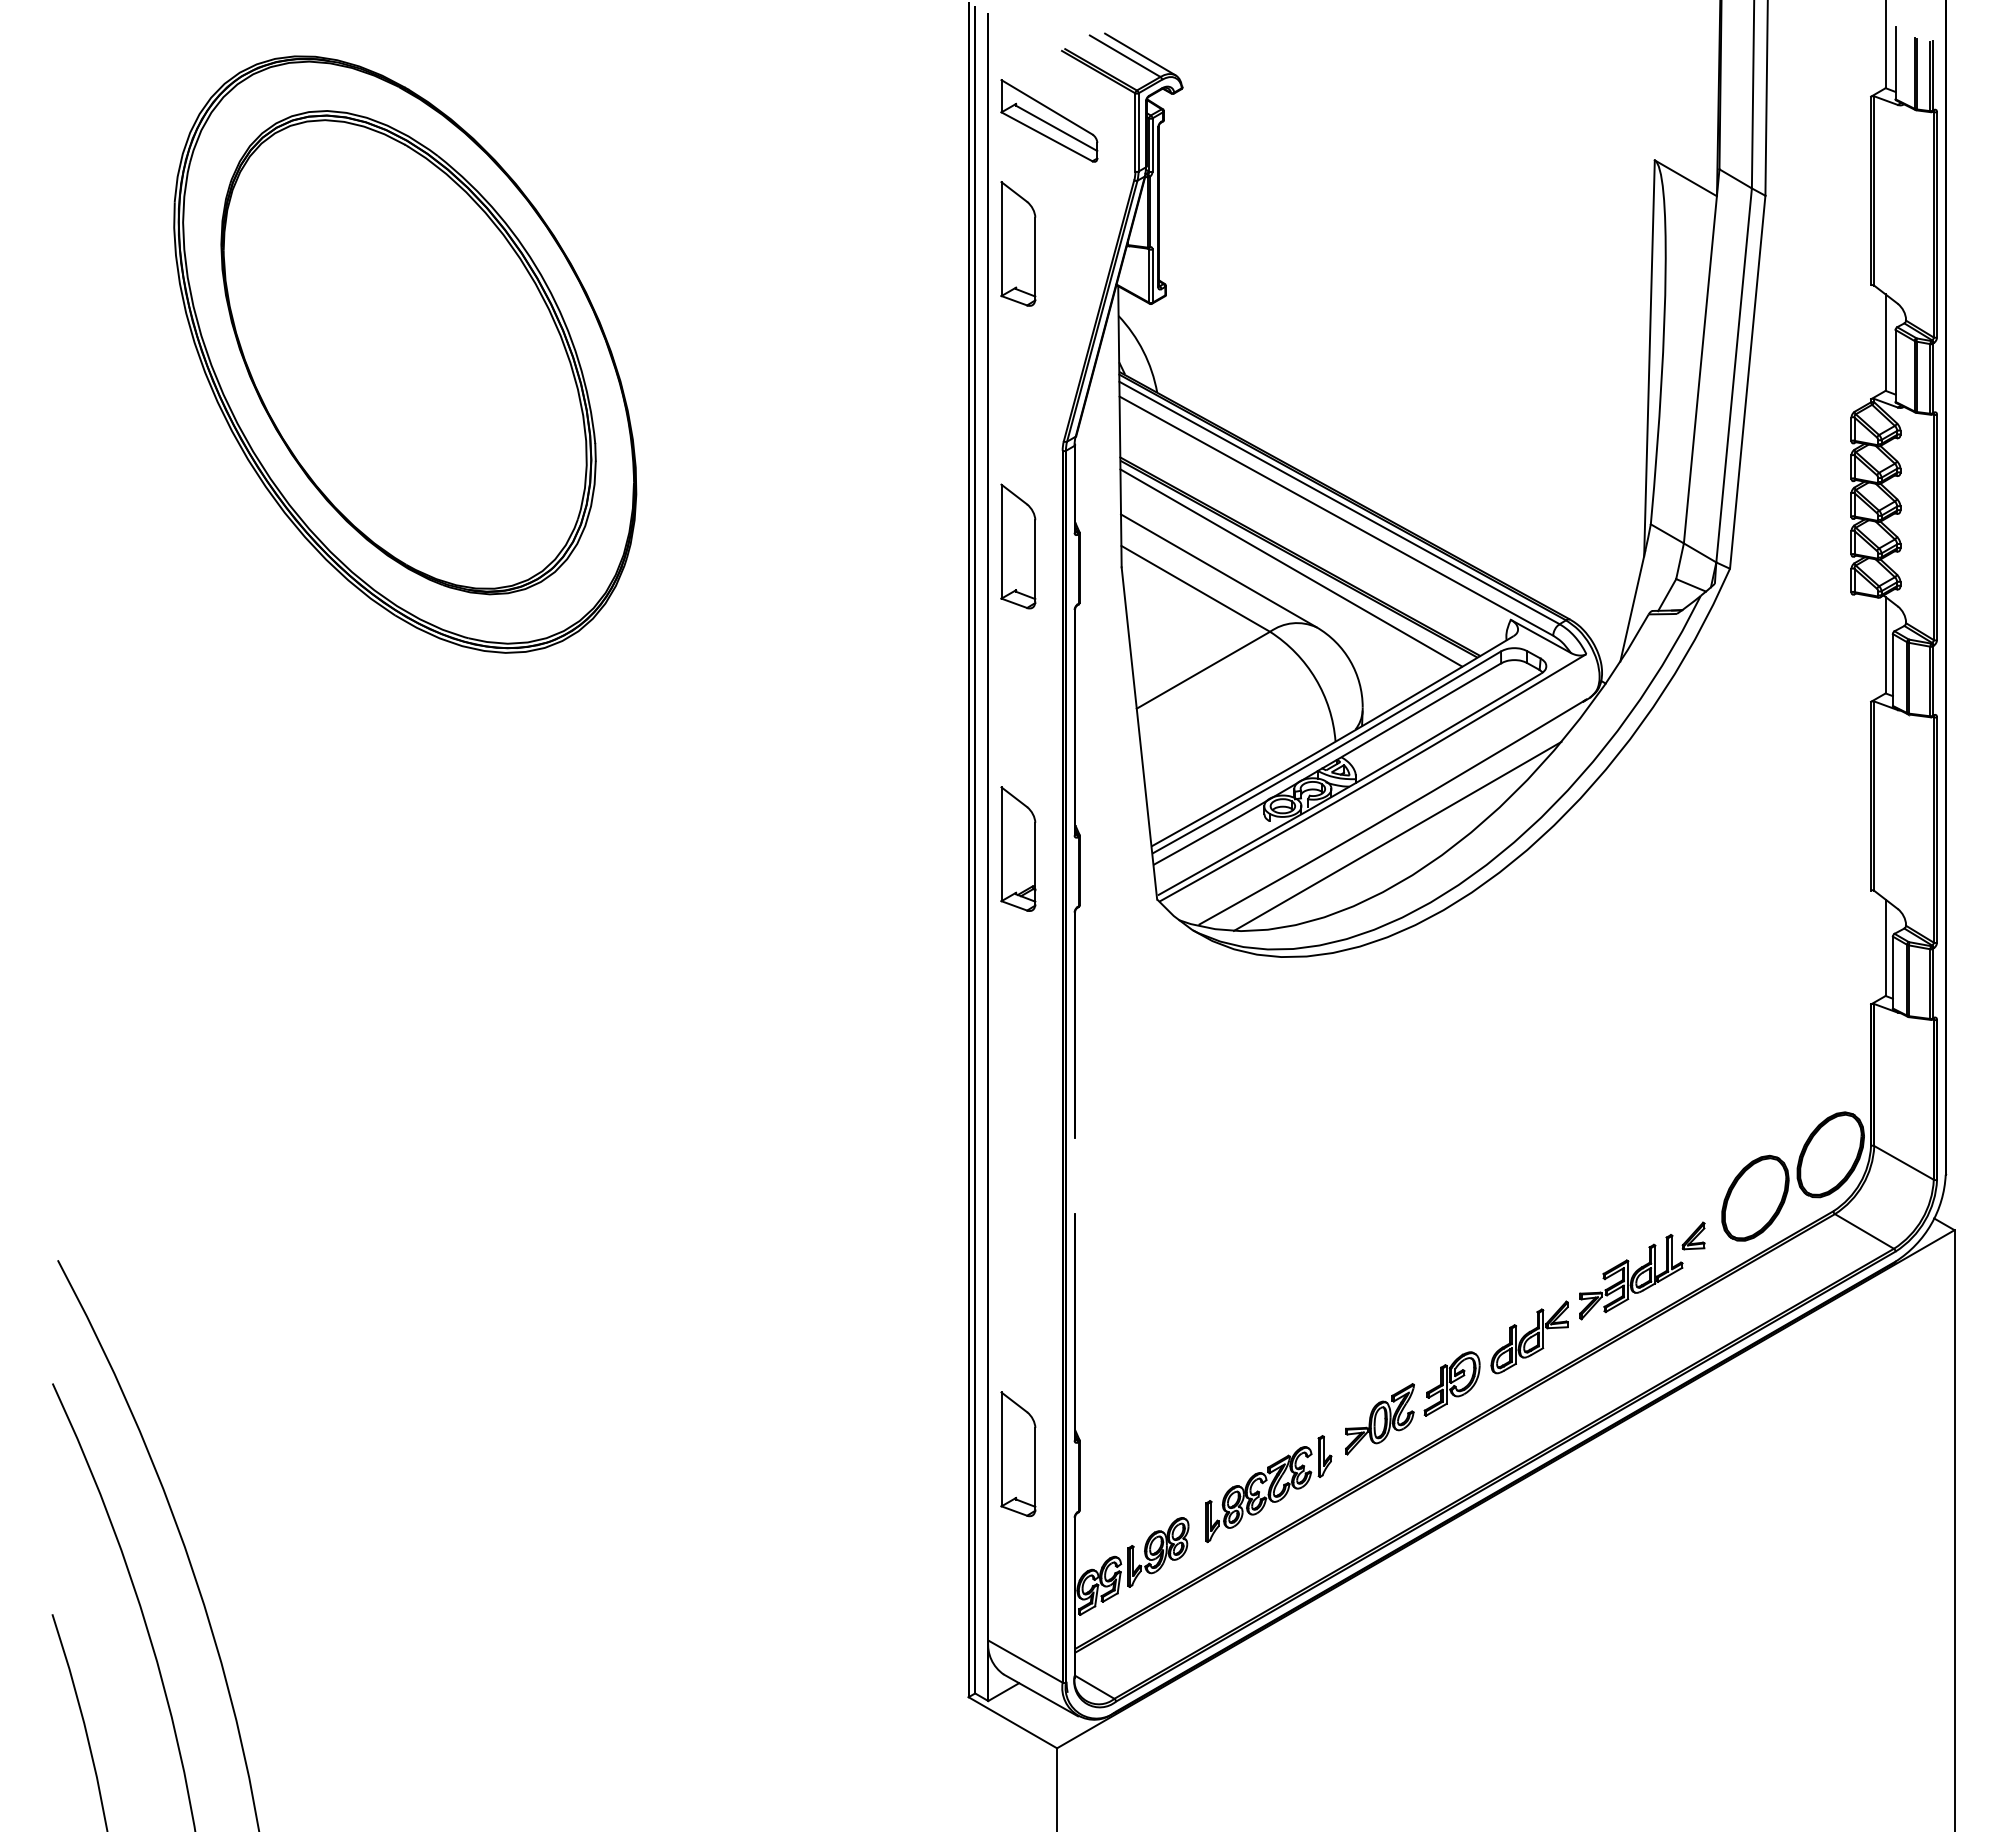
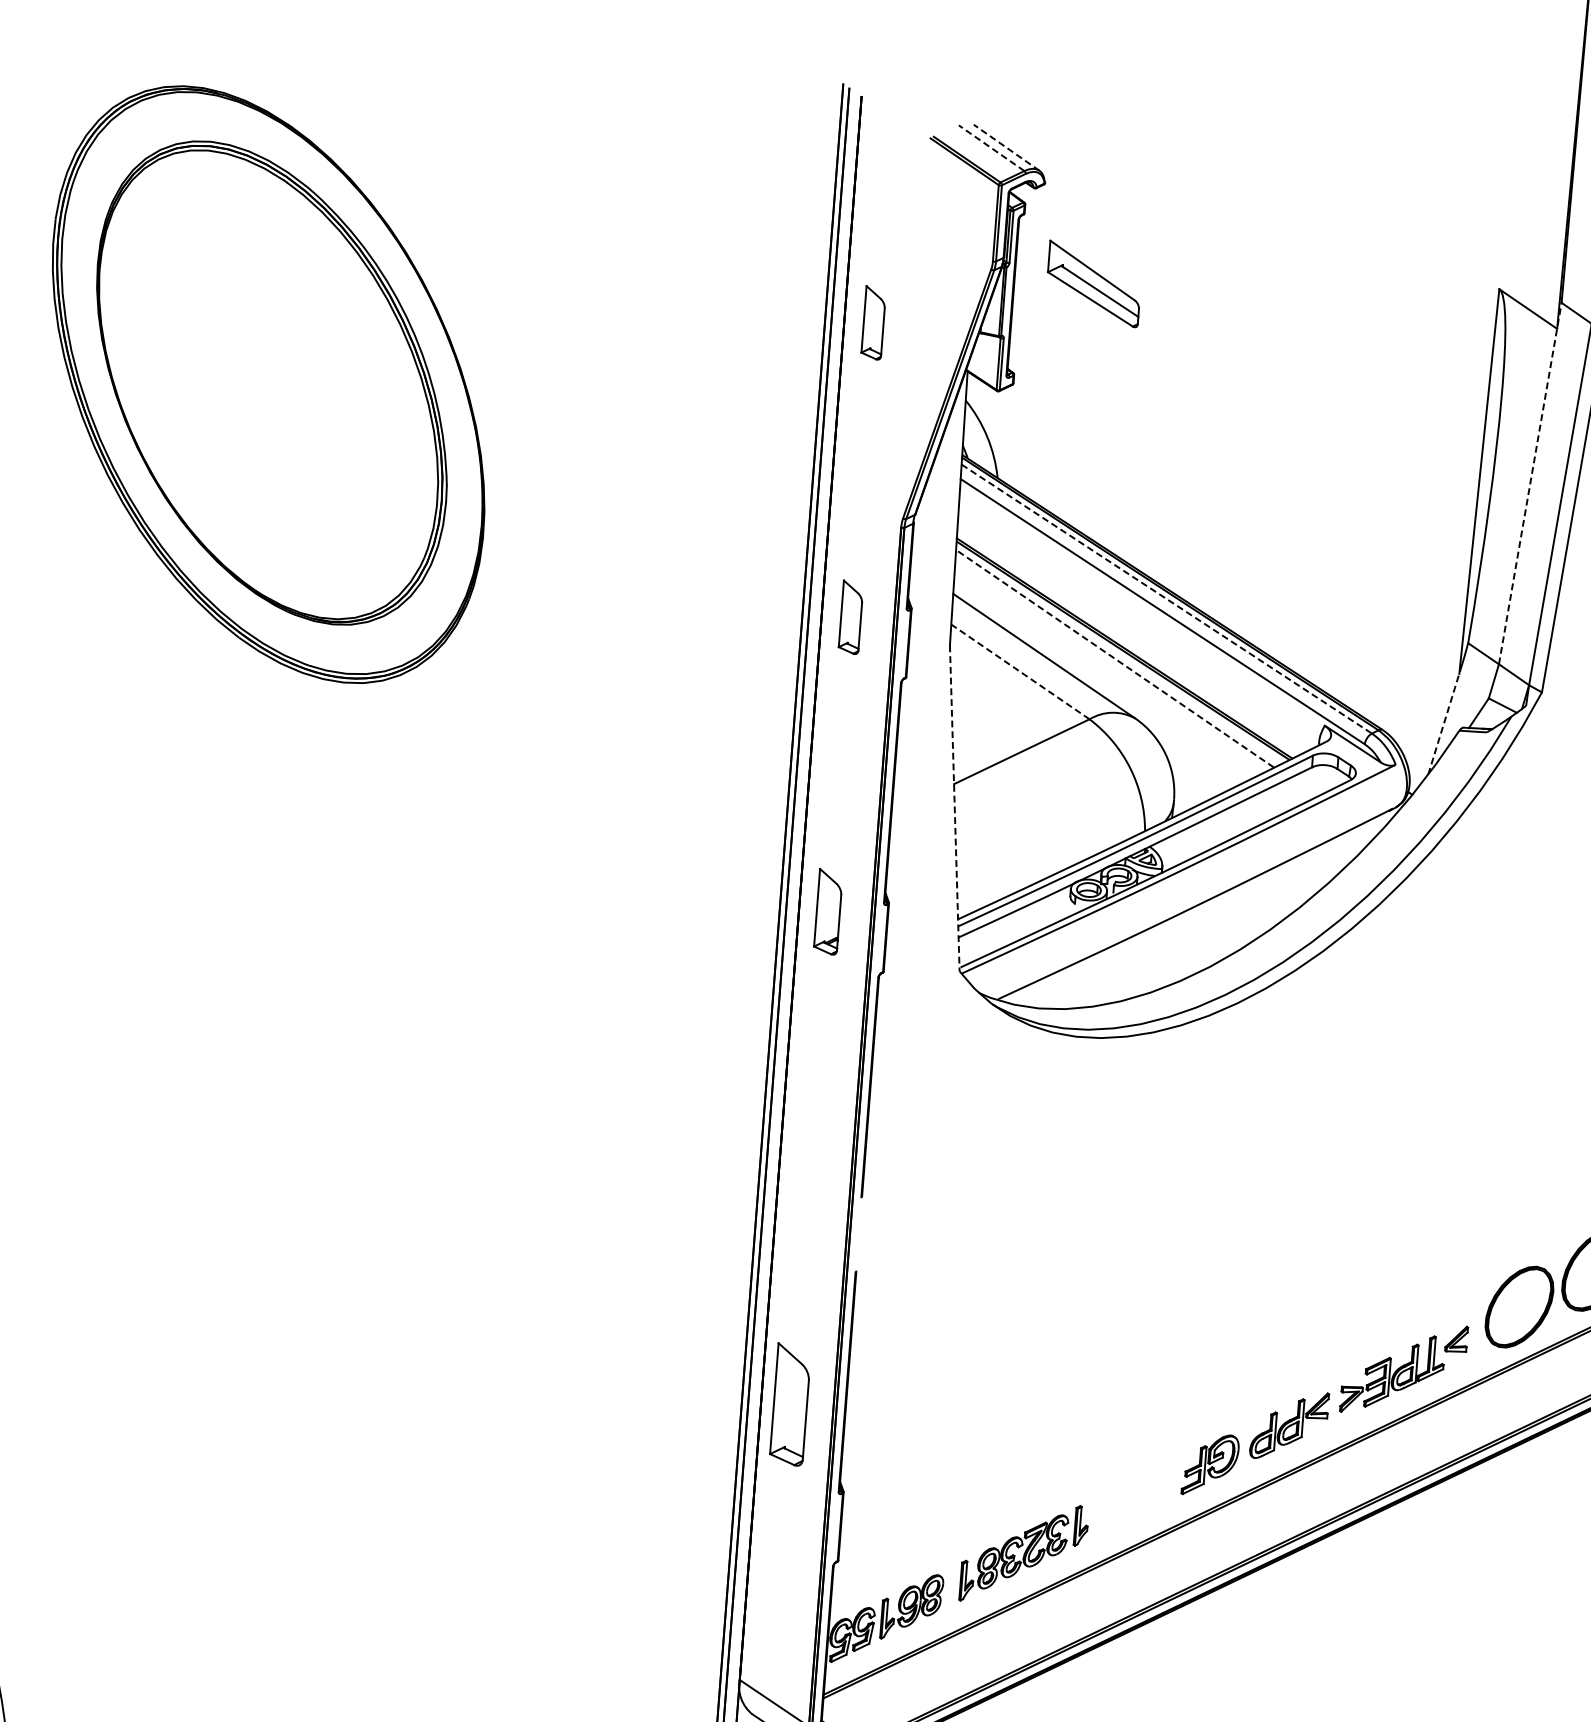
line: (1140, 54) -> (1006, 147), solid -> dashed
line: (1125, 56) -> (991, 148), solid -> dashed
part: (1049, 120) -> (1094, 283), moved
part: (1018, 243) -> (873, 322), size x0.6
line: (1701, 356) -> (1530, 483), solid -> dashed
line: (1339, 503) -> (1166, 599), solid -> dashed
part: (1018, 546) -> (851, 617), size x0.6
line: (1290, 567) -> (1114, 658), solid -> dashed
line: (1195, 588) -> (1020, 671), solid -> dashed
line: (1632, 606) -> (1444, 721), solid -> dashed
line: (1139, 733) -> (954, 808), solid -> dashed
line: (1397, 835) -> (1198, 927), removed
part: (1018, 848) -> (828, 911), size x0.7
part: (1379, 1419) -> (1137, 1494), removed
part: (1018, 1454) -> (790, 1404), moved

